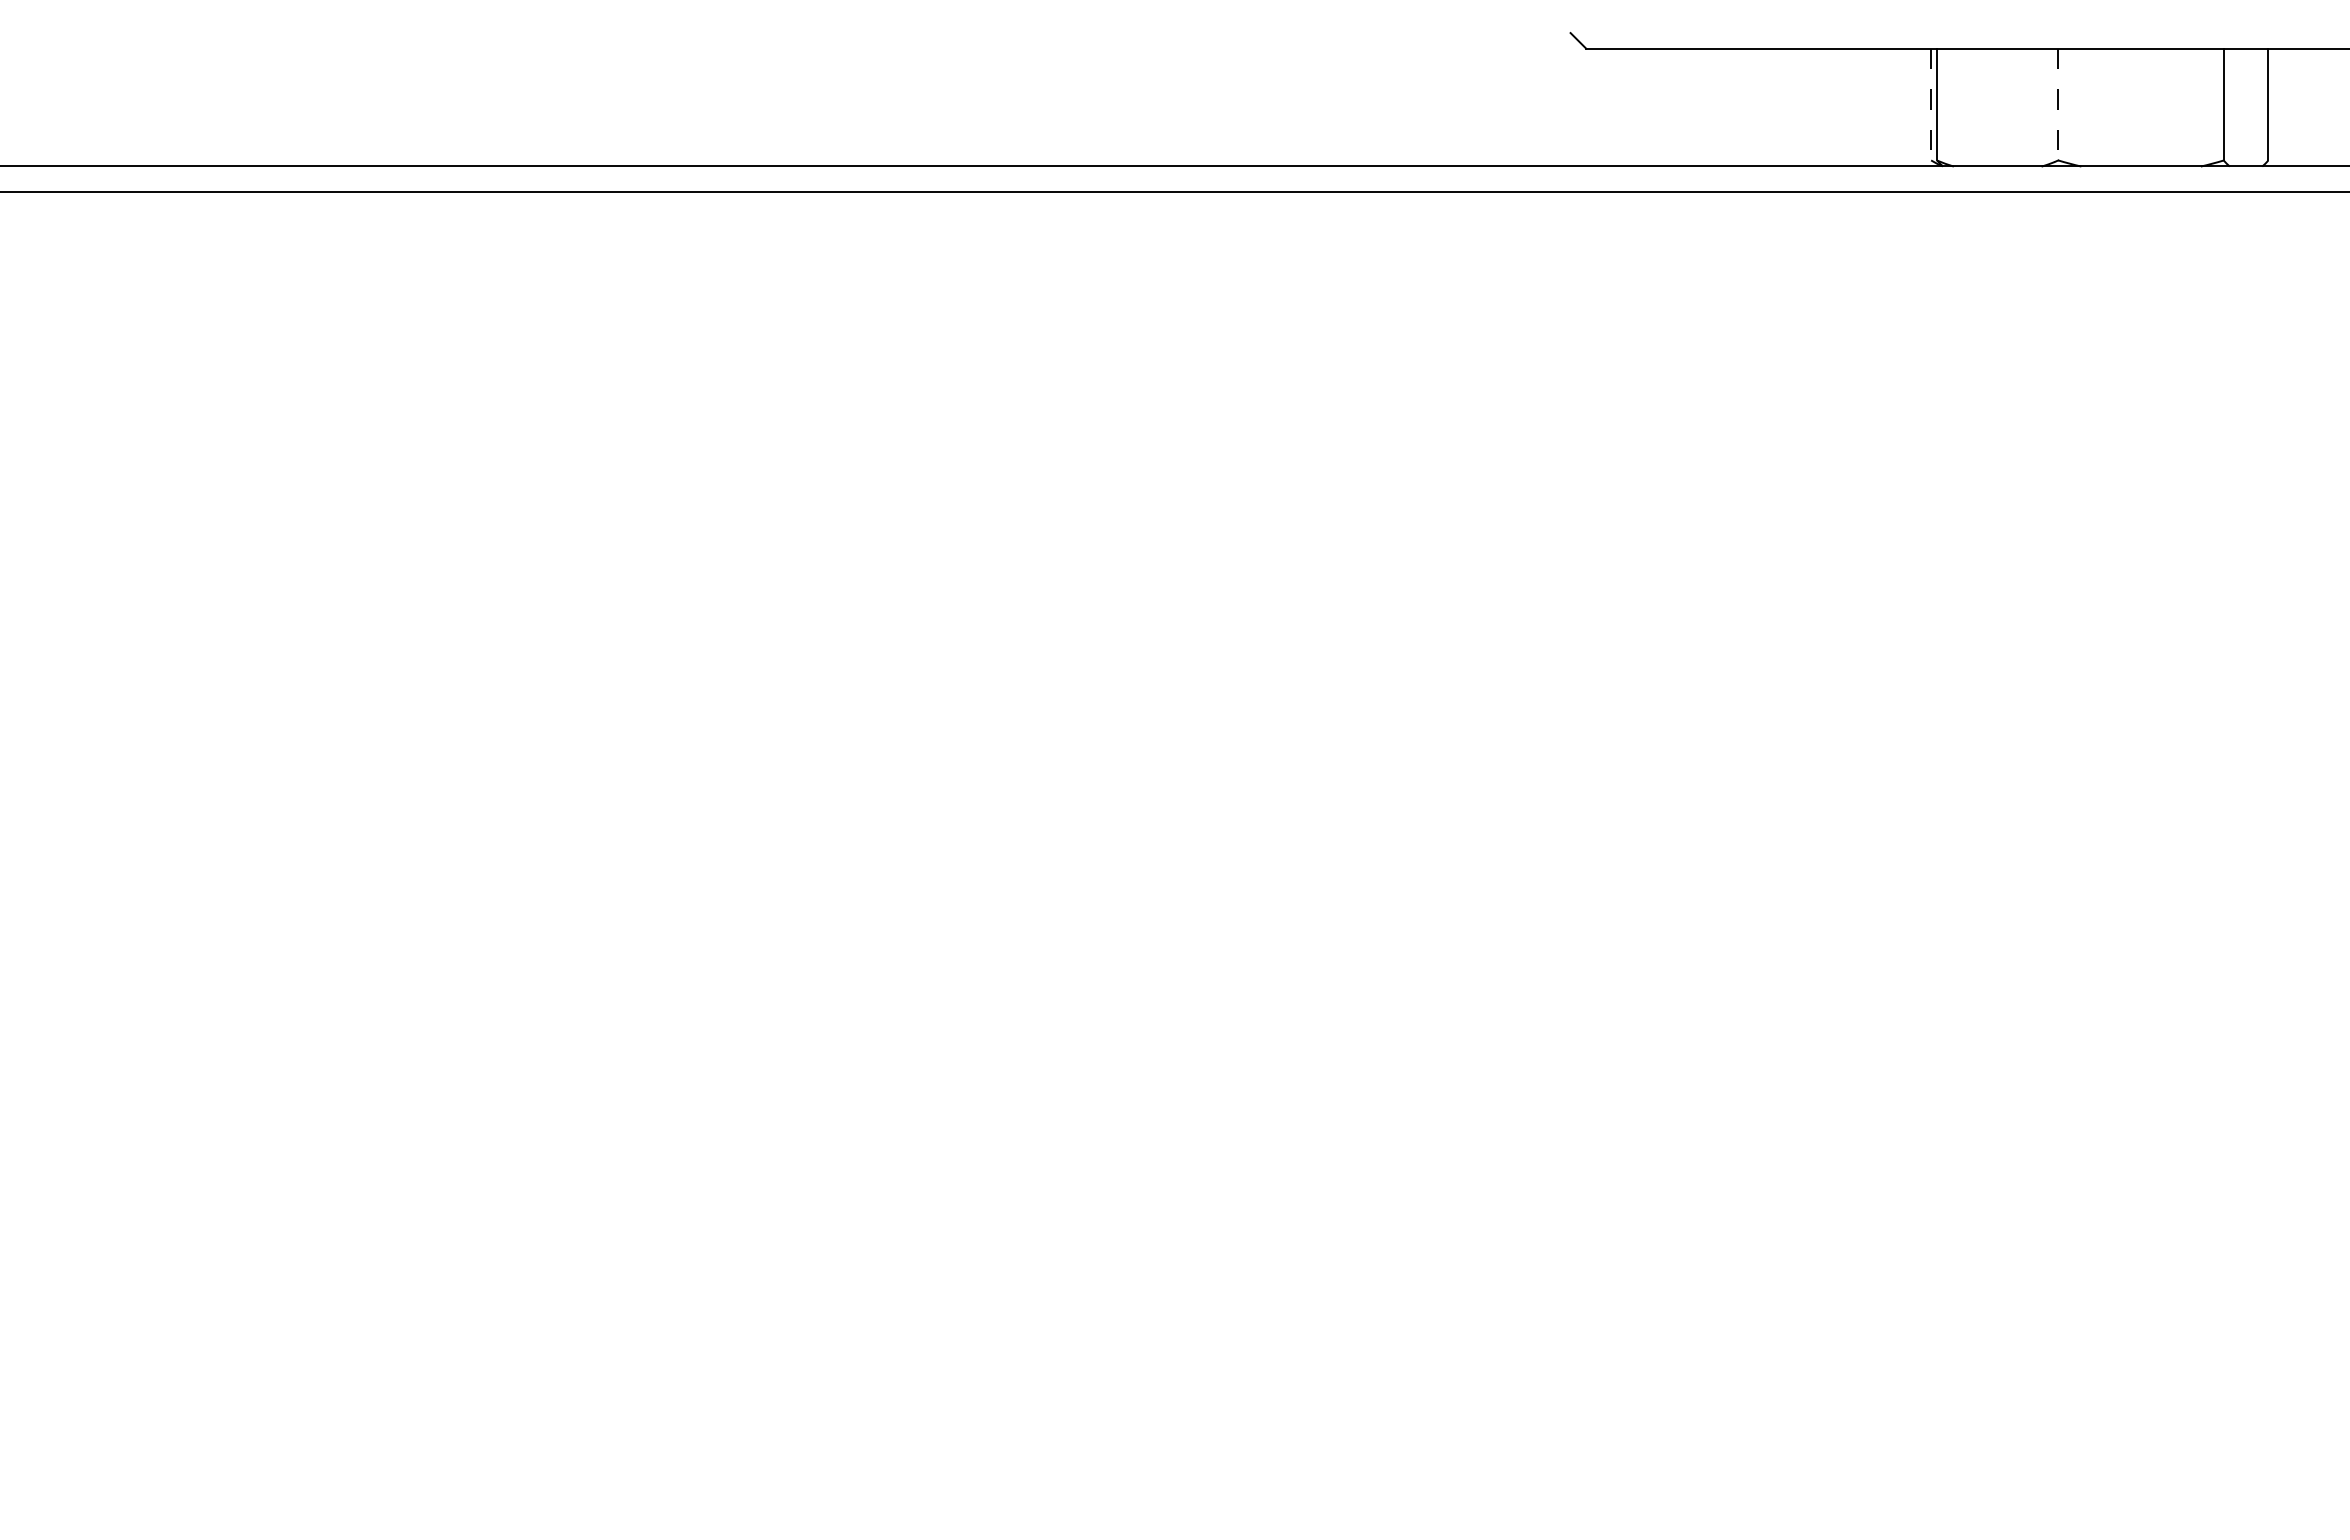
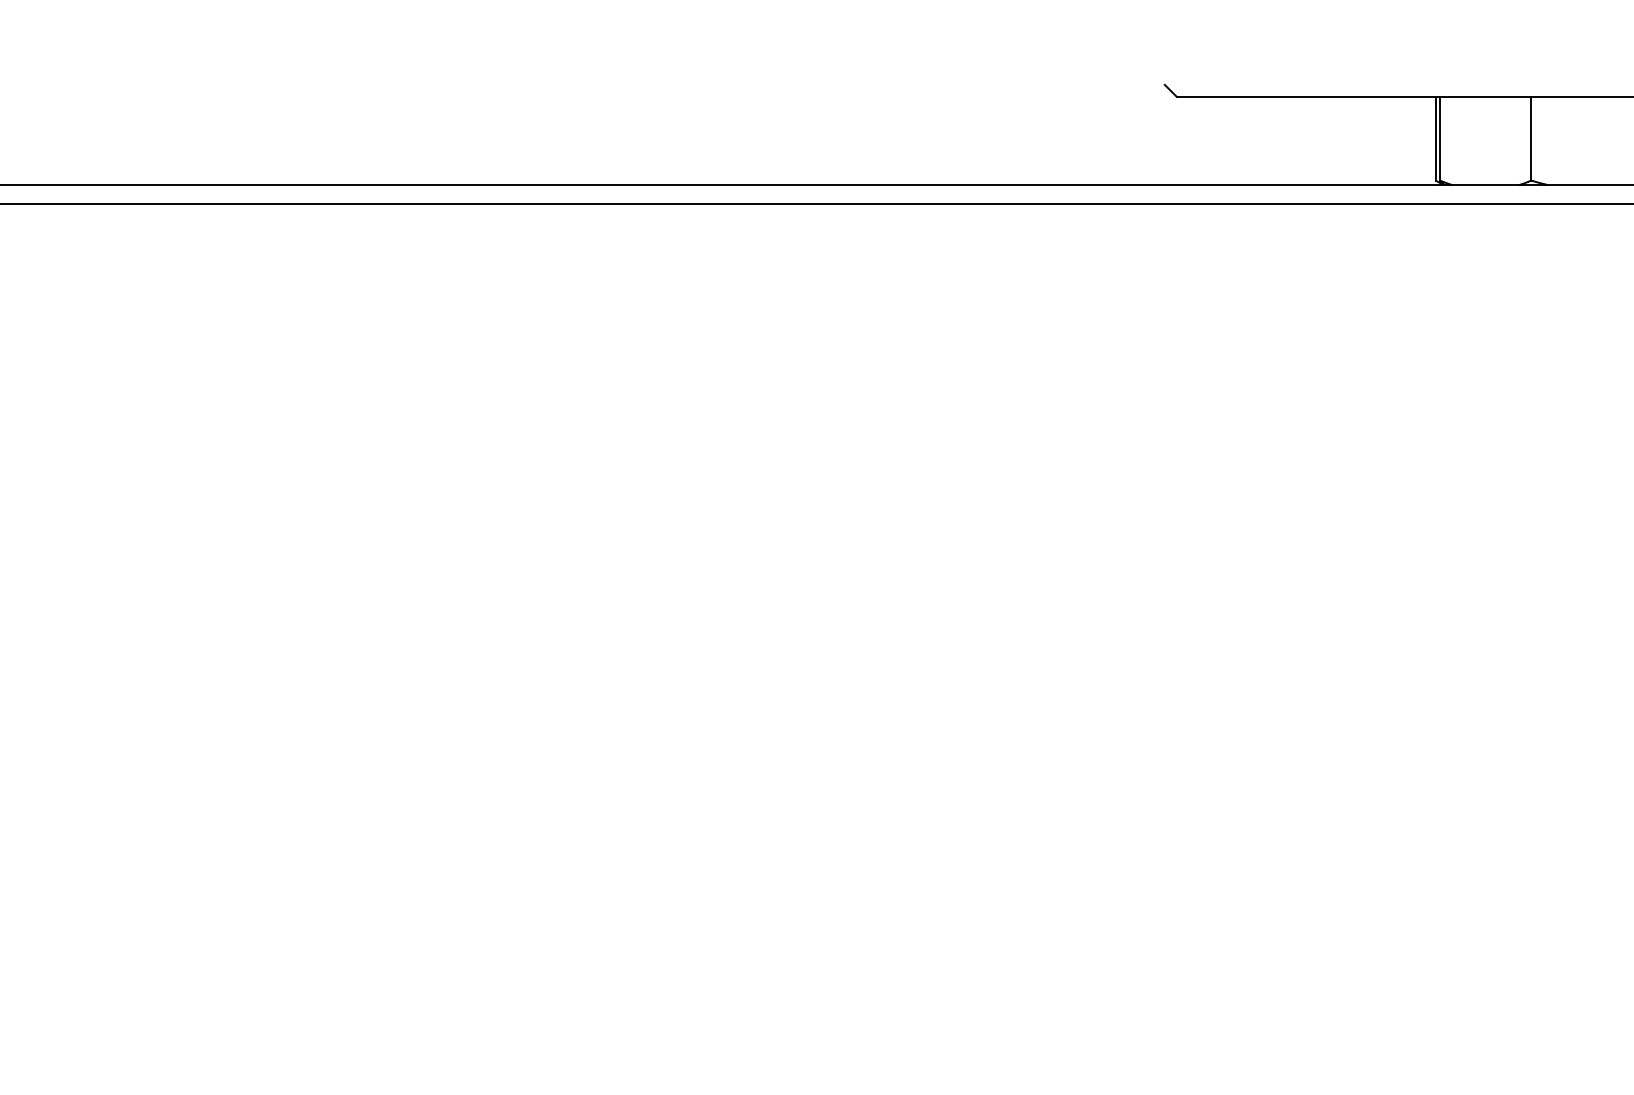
line: (1931, 104) -> (1435, 138), dashed -> solid
line: (2058, 104) -> (1531, 138), dashed -> solid

